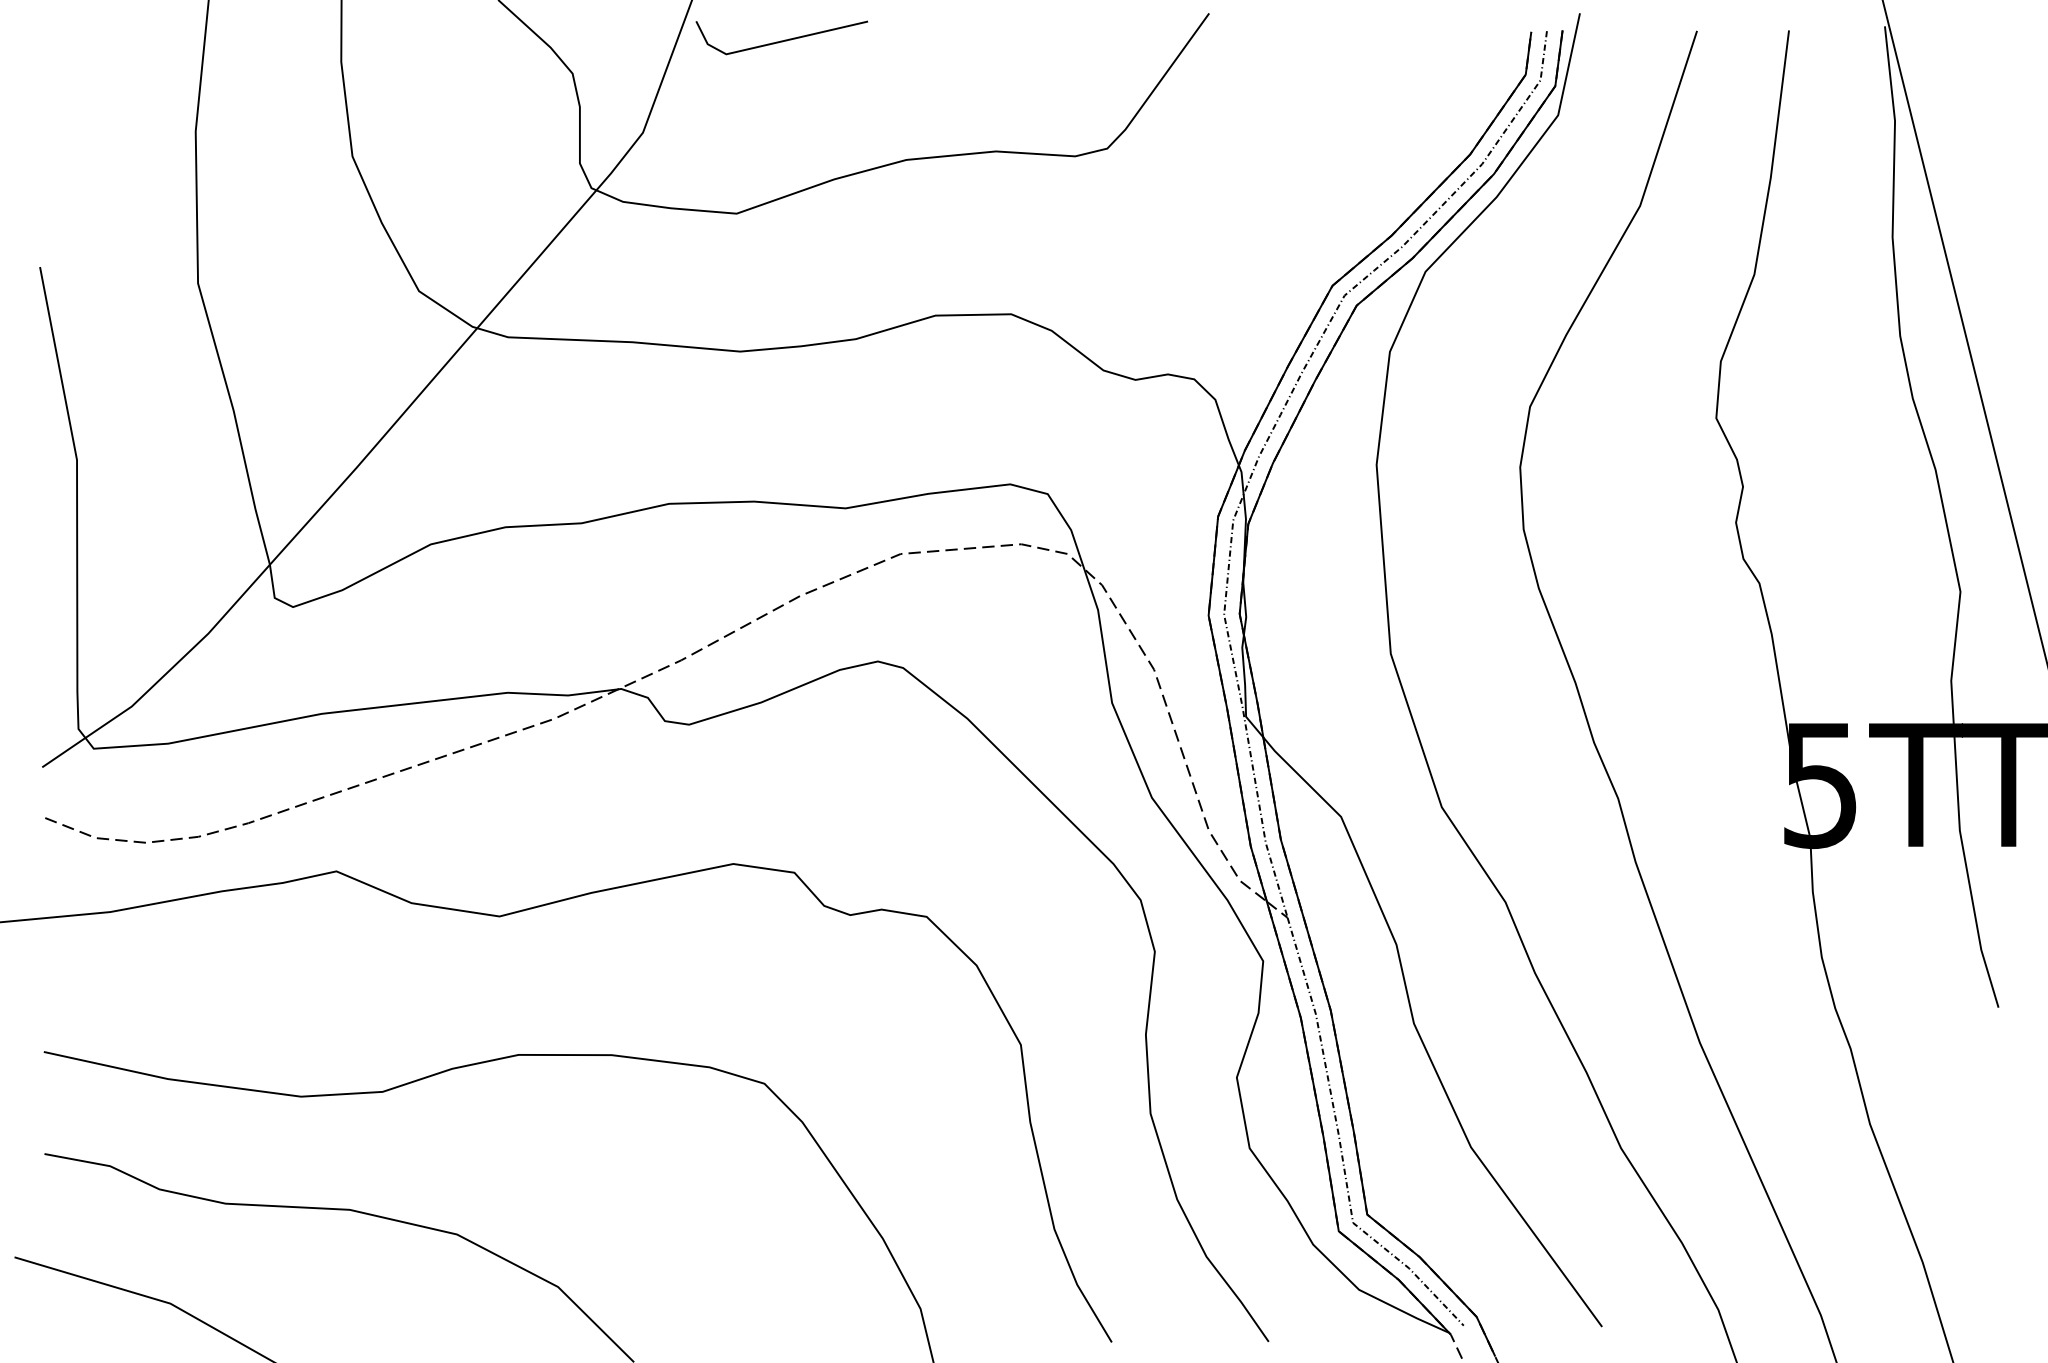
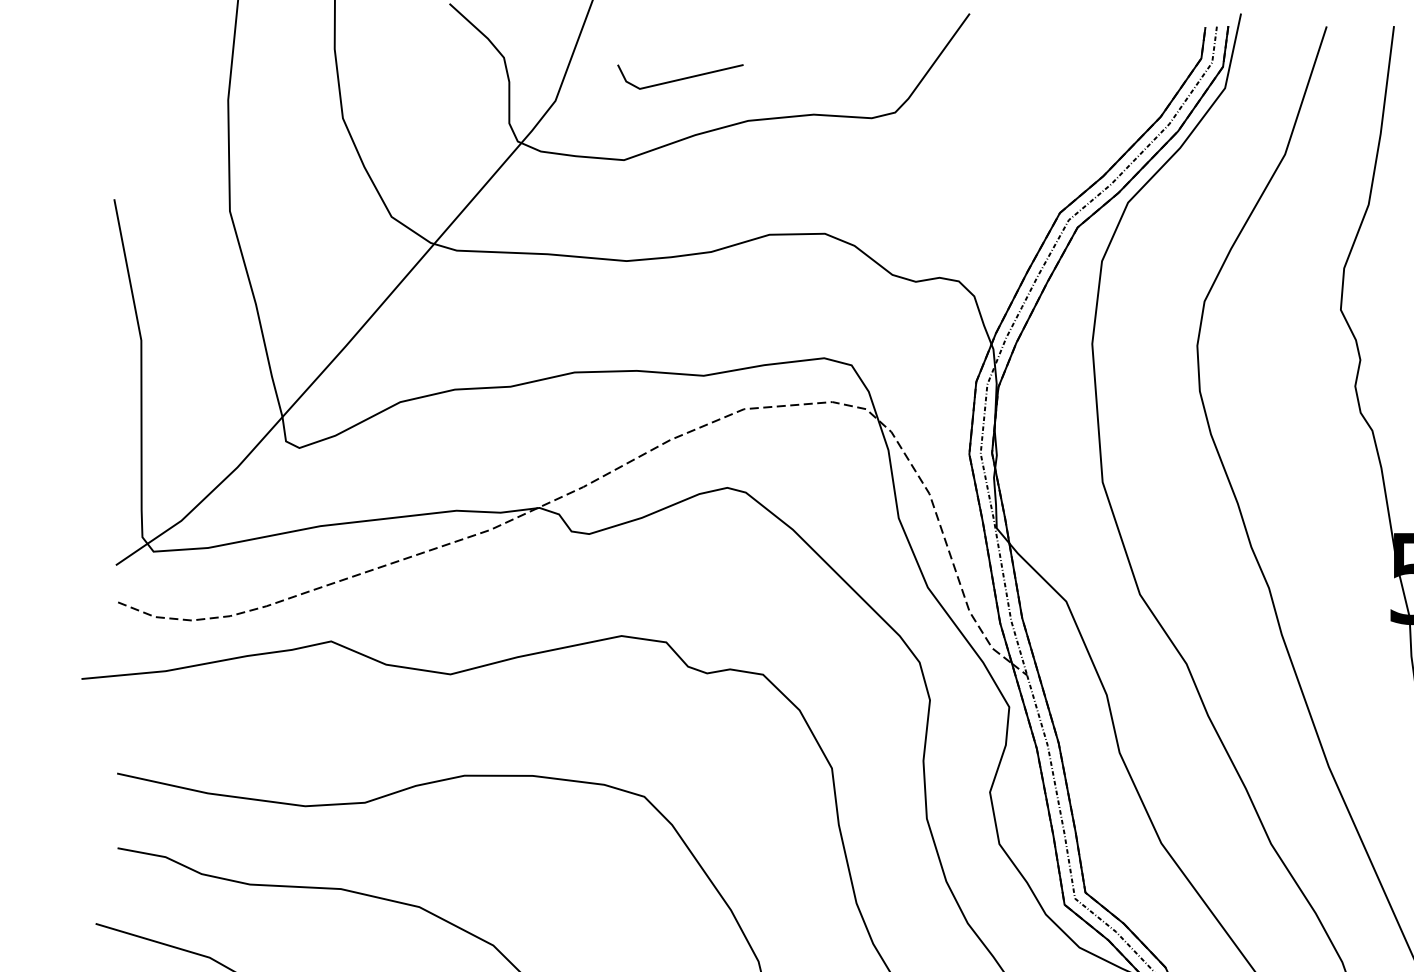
line: (781, 40) -> (680, 78), moved

